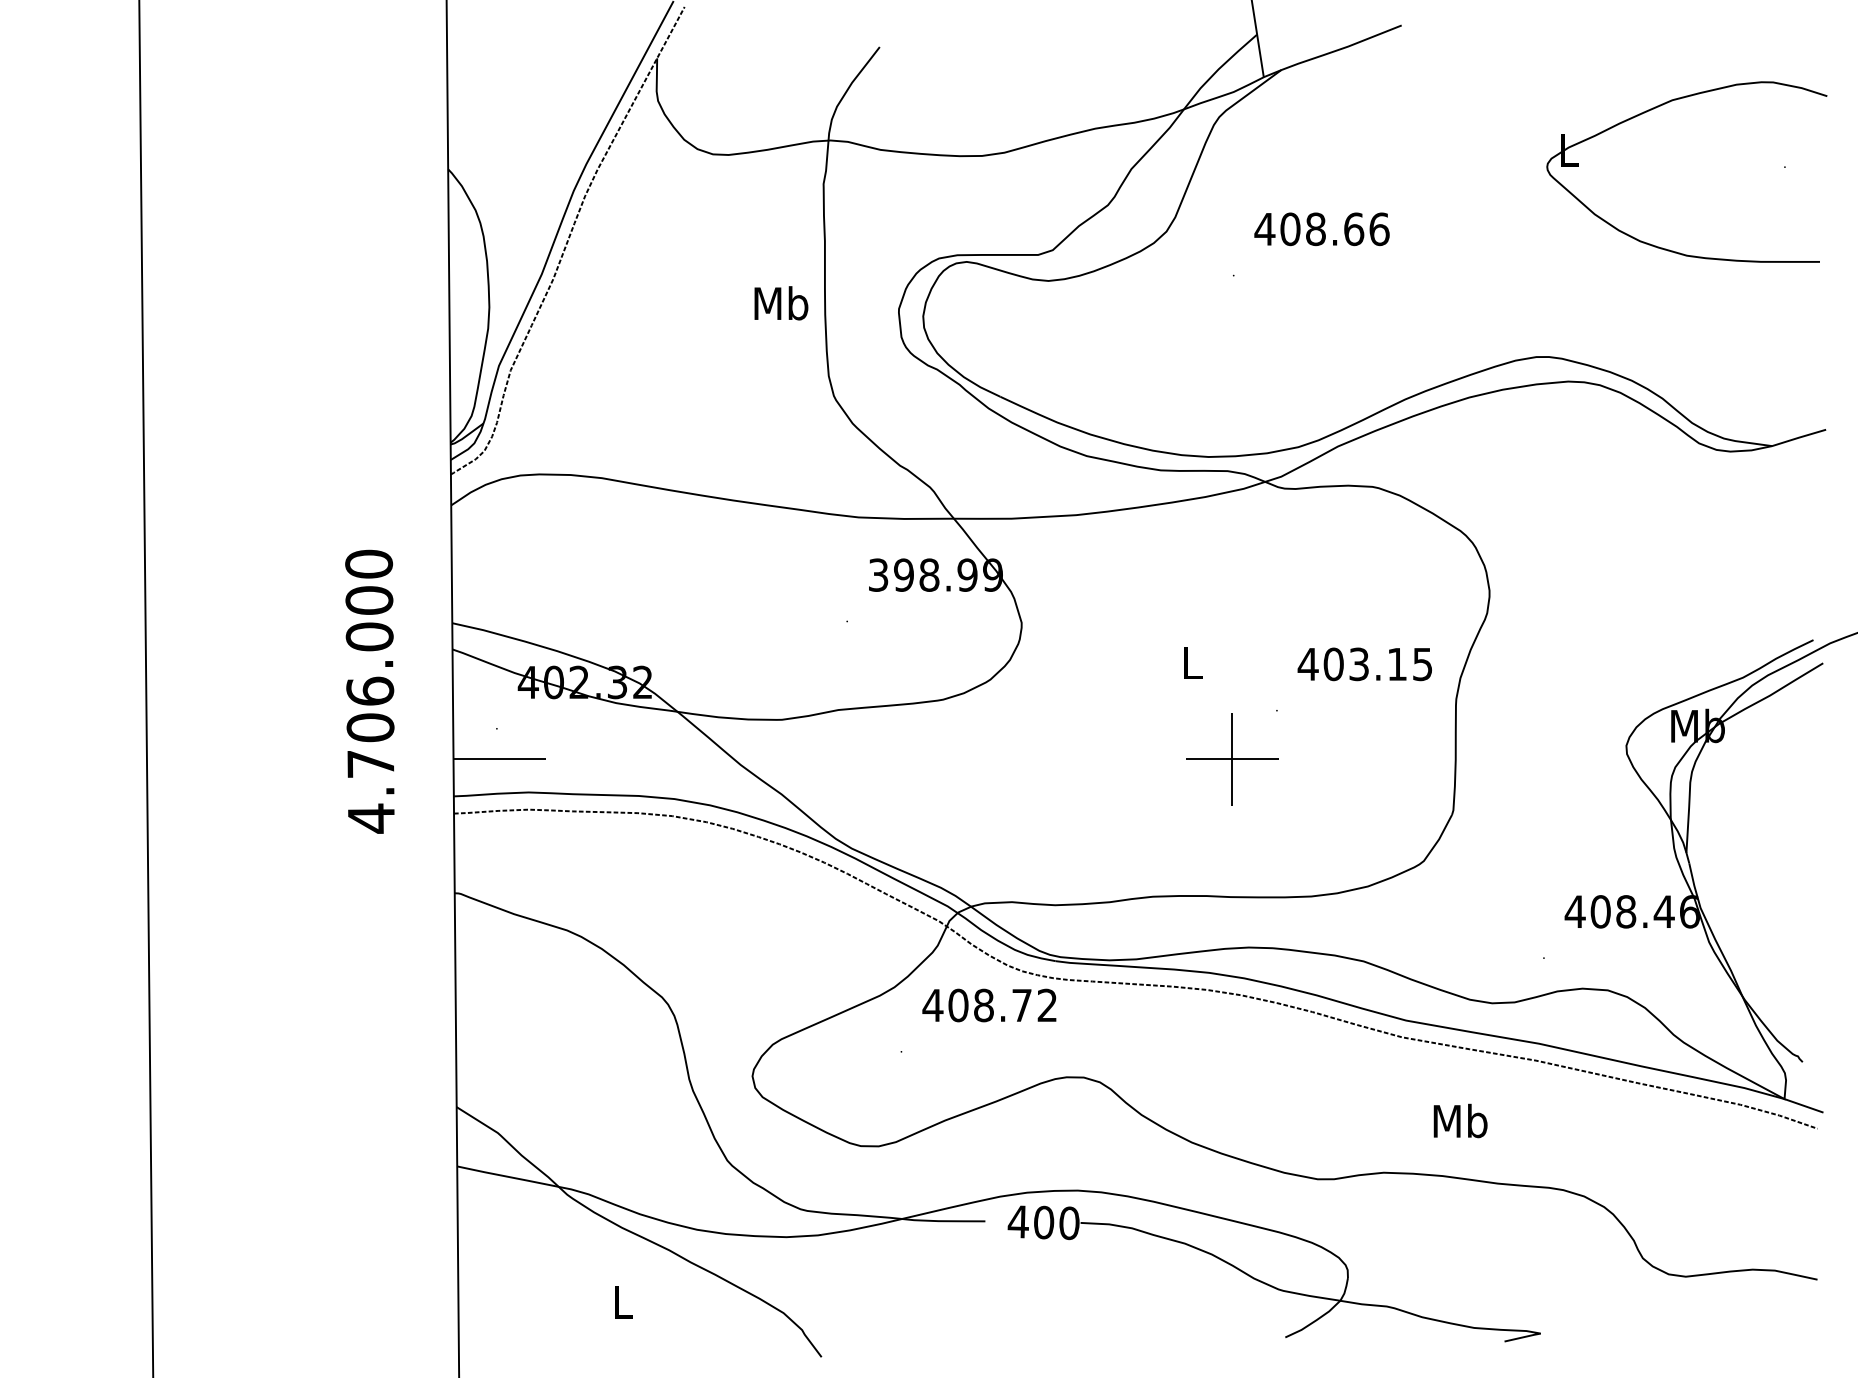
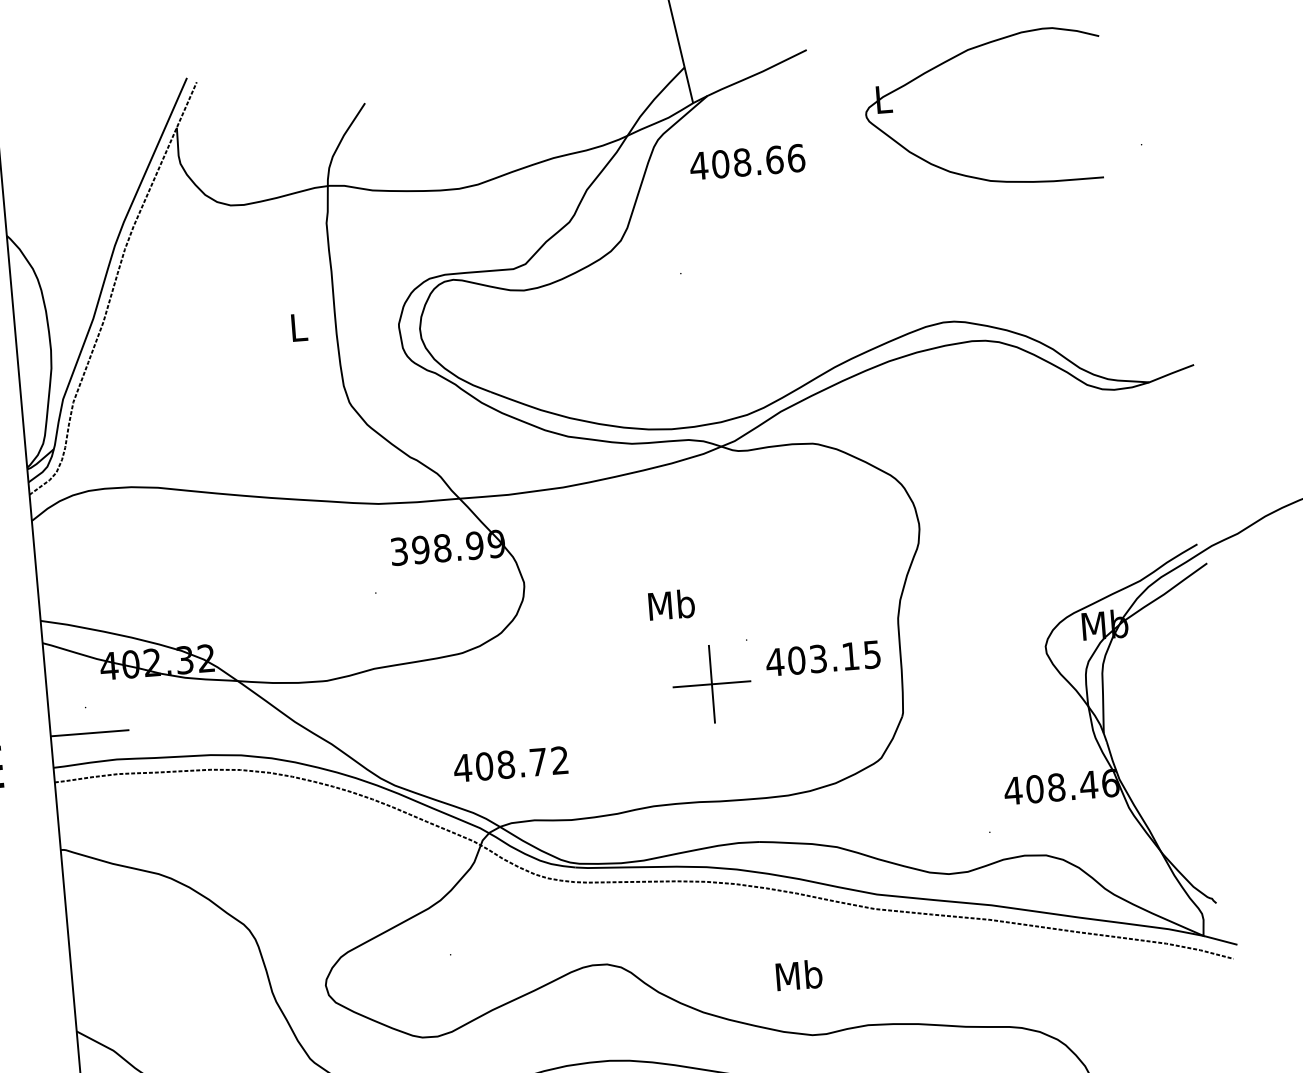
part: (1656, 108) -> (954, 58), moved
text: (1321, 229) -> (747, 162), moved
text: (781, 303) -> (298, 327), Mb -> L
text: (1192, 662) -> (671, 604), L -> Mb
text: (1364, 664) -> (822, 658), moved
text: (989, 1005) -> (510, 764), moved
text: (1460, 1120) -> (799, 974), moved

